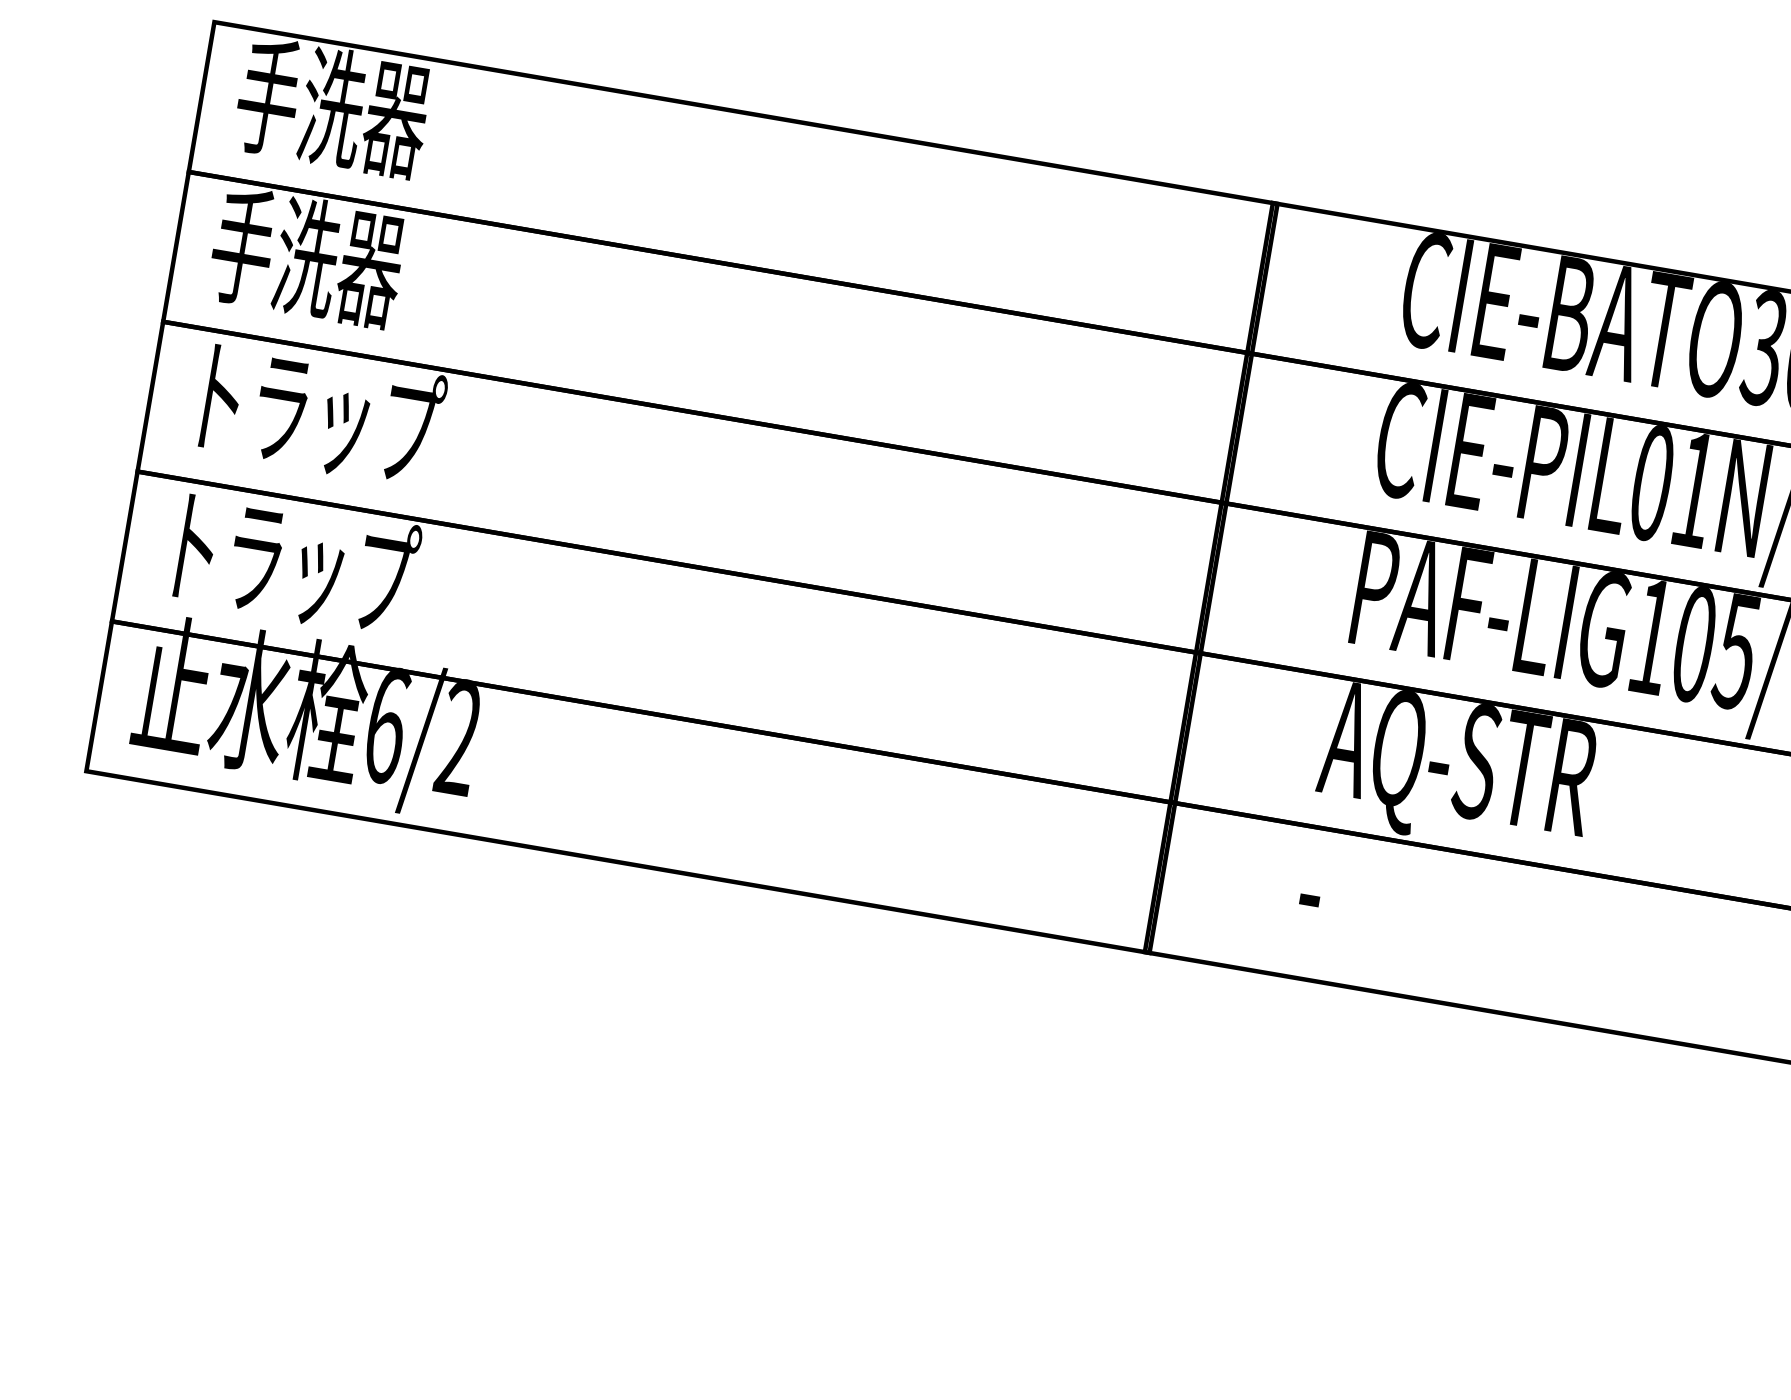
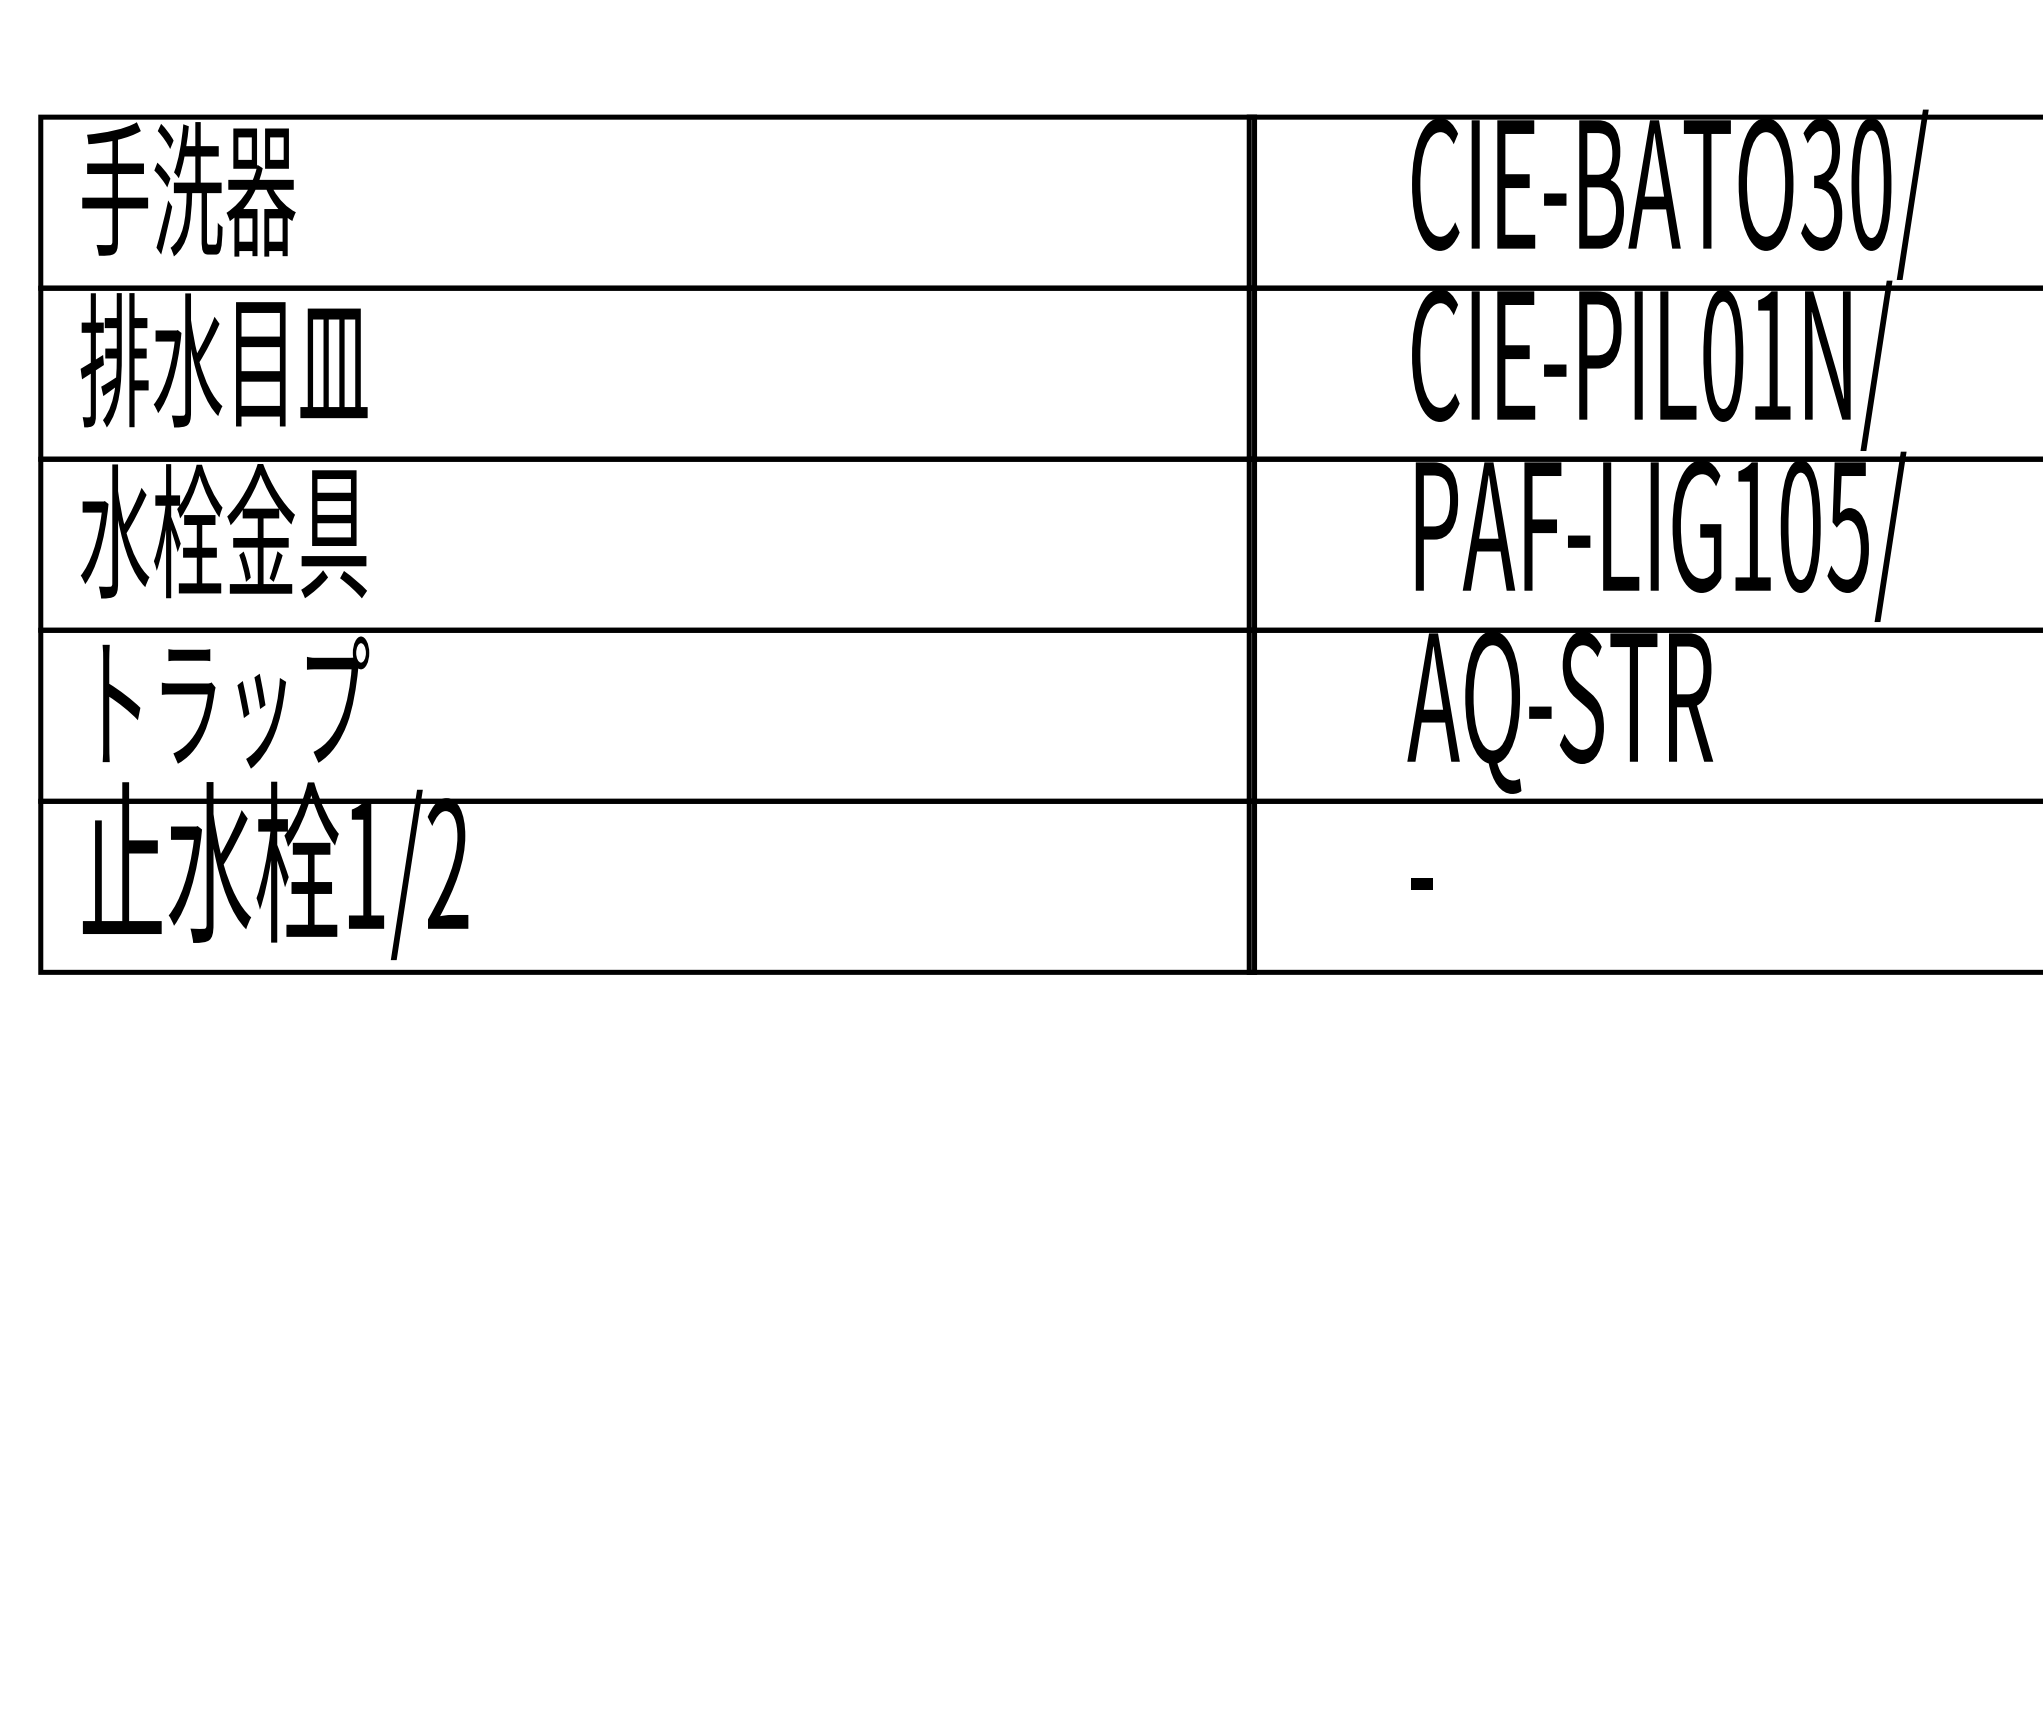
text: (338, 262) -> (223, 360), 手洗器 -> 排水目皿
text: (313, 412) -> (224, 531), トラップ -> 水栓金具
text: (386, 725) -> (365, 864), 6/2 -> 1/2

